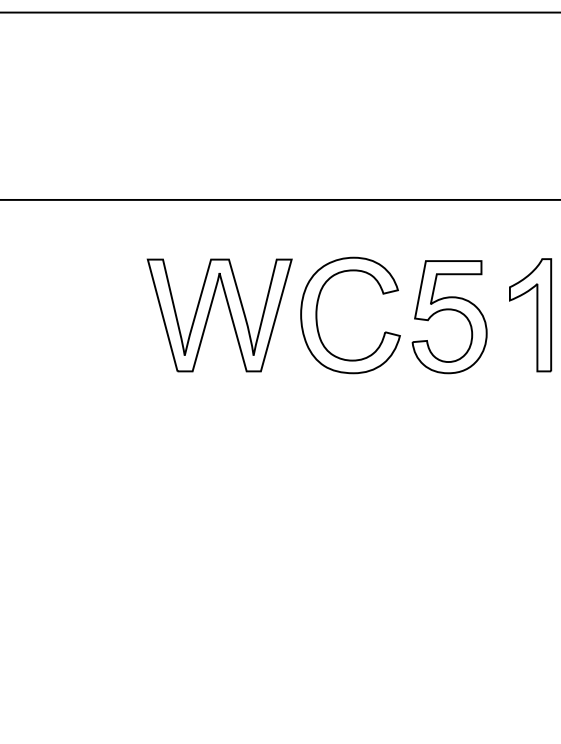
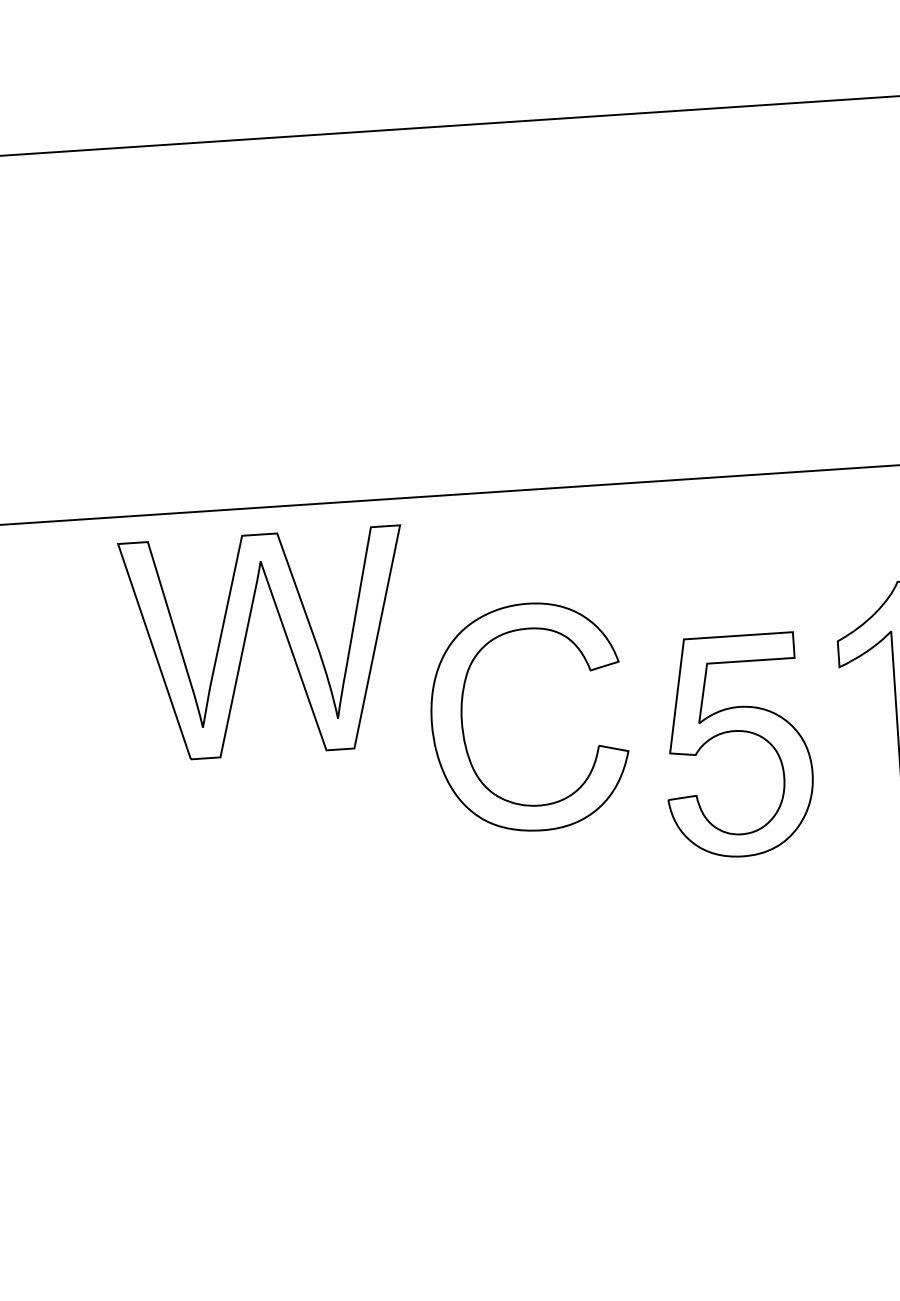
part: (449, 310) -> (736, 733), moved
part: (210, 311) -> (247, 637), moved

